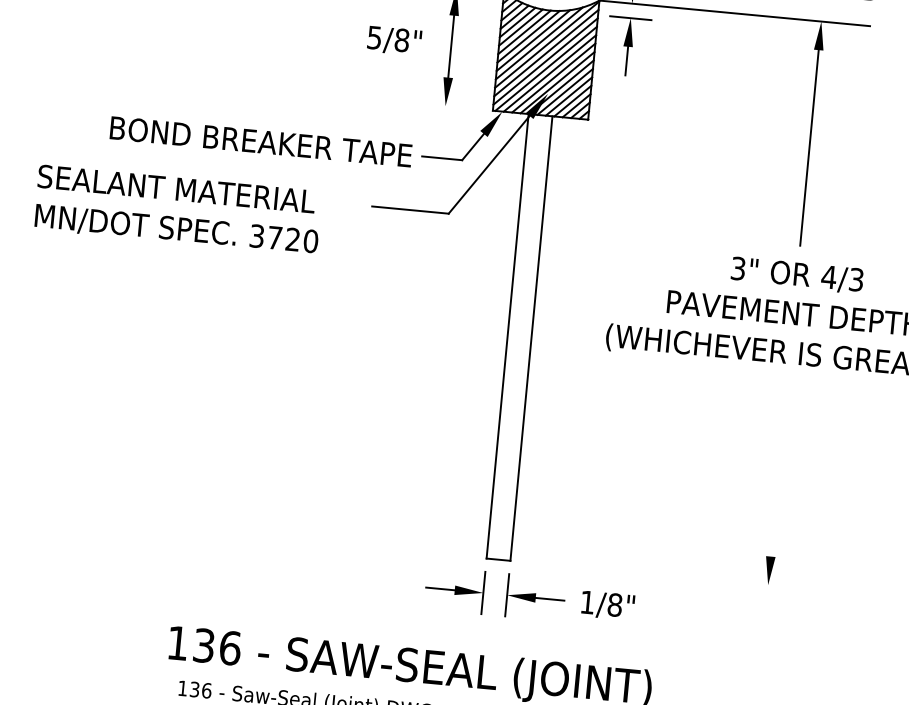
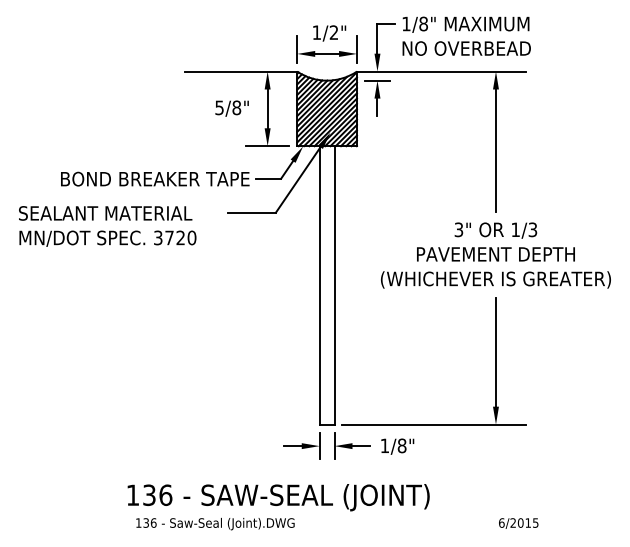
line: (445, 106) -> (267, 146), added
text: (828, 276) -> (515, 229), 4/3 -> 1/3
line: (778, 468) -> (495, 351), added
line: (668, 575) -> (433, 424), added

